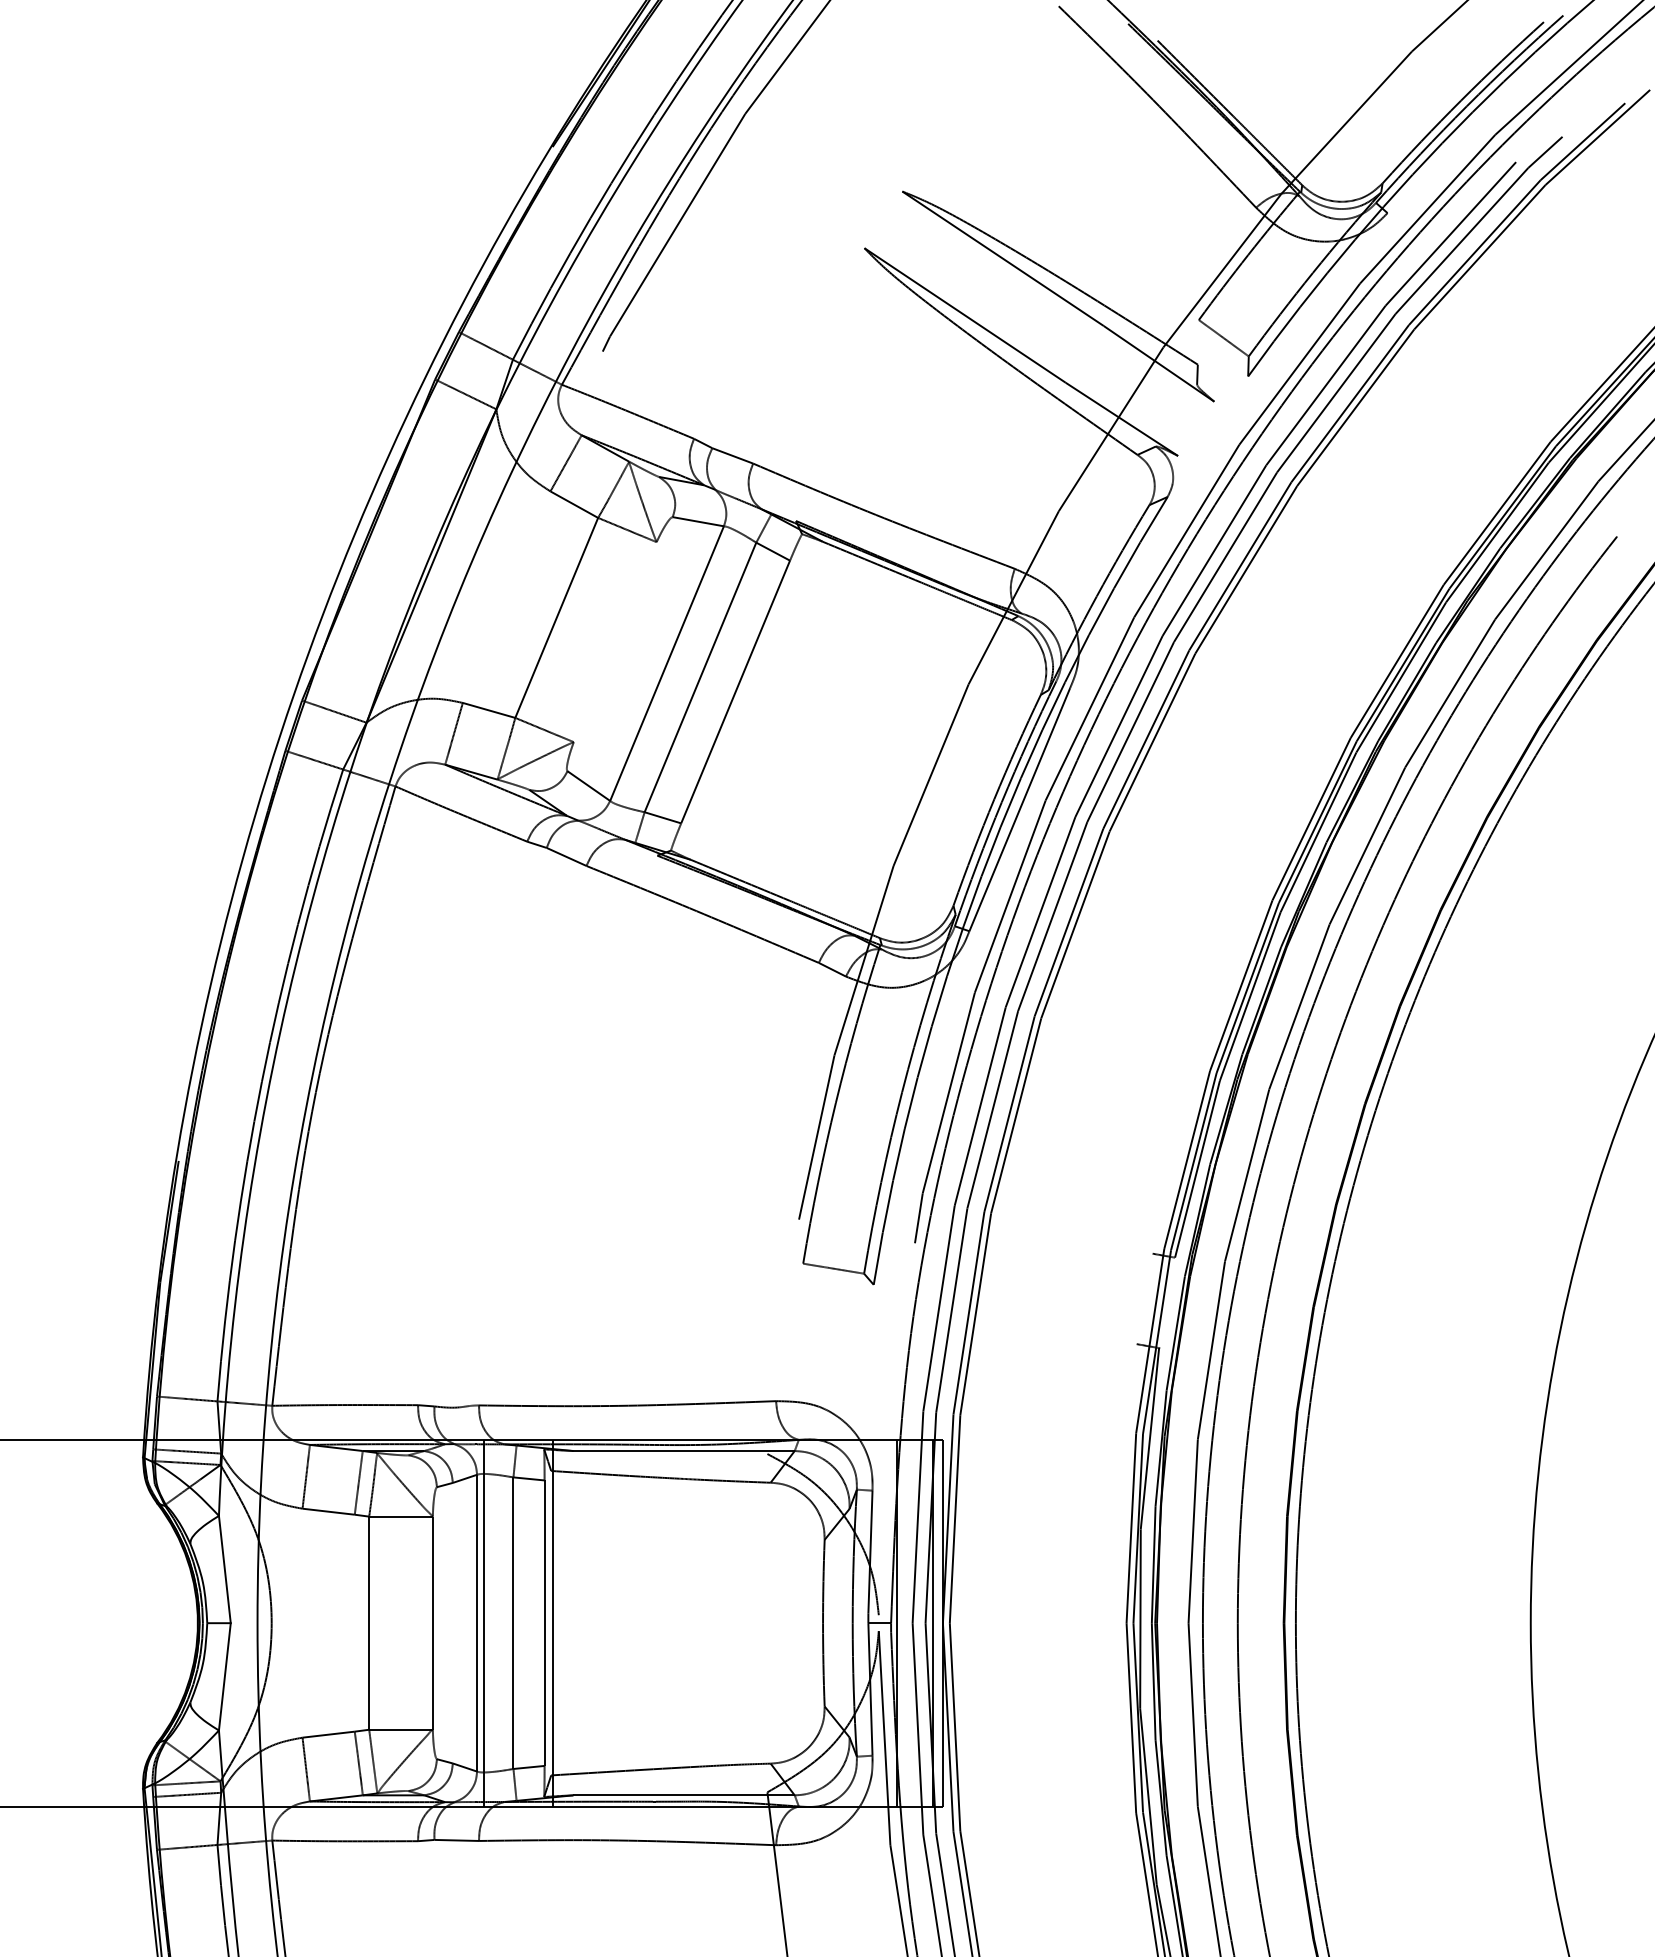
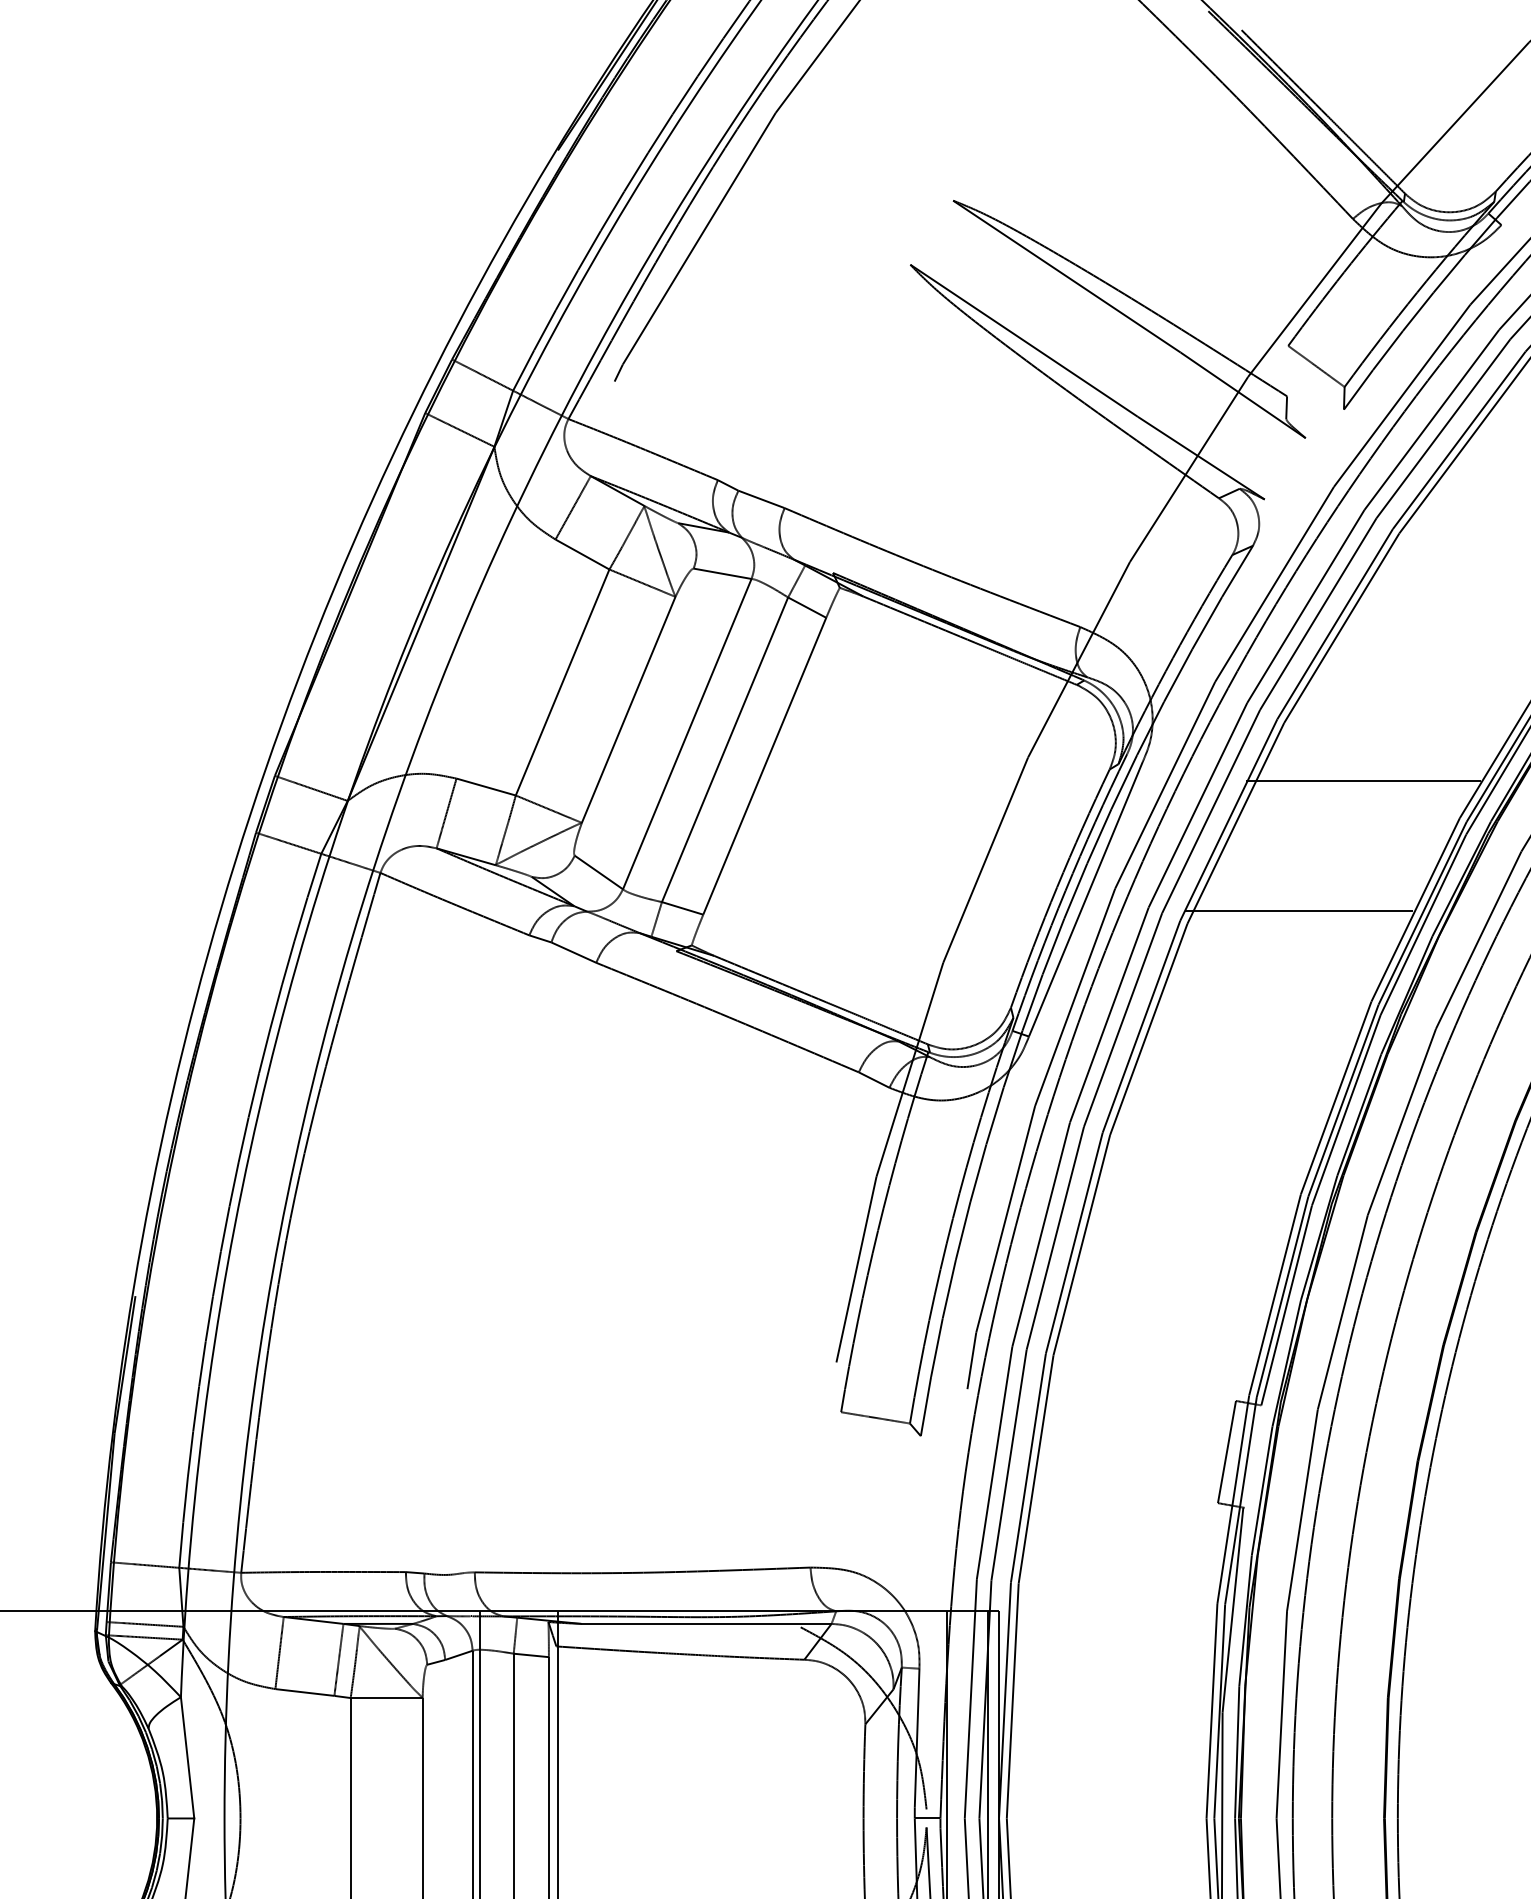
line: (614, 642) -> (627, 710), added
line: (1265, 704) -> (1363, 780), added
line: (1208, 819) -> (1299, 910), added
line: (1144, 1298) -> (1226, 1451), added

